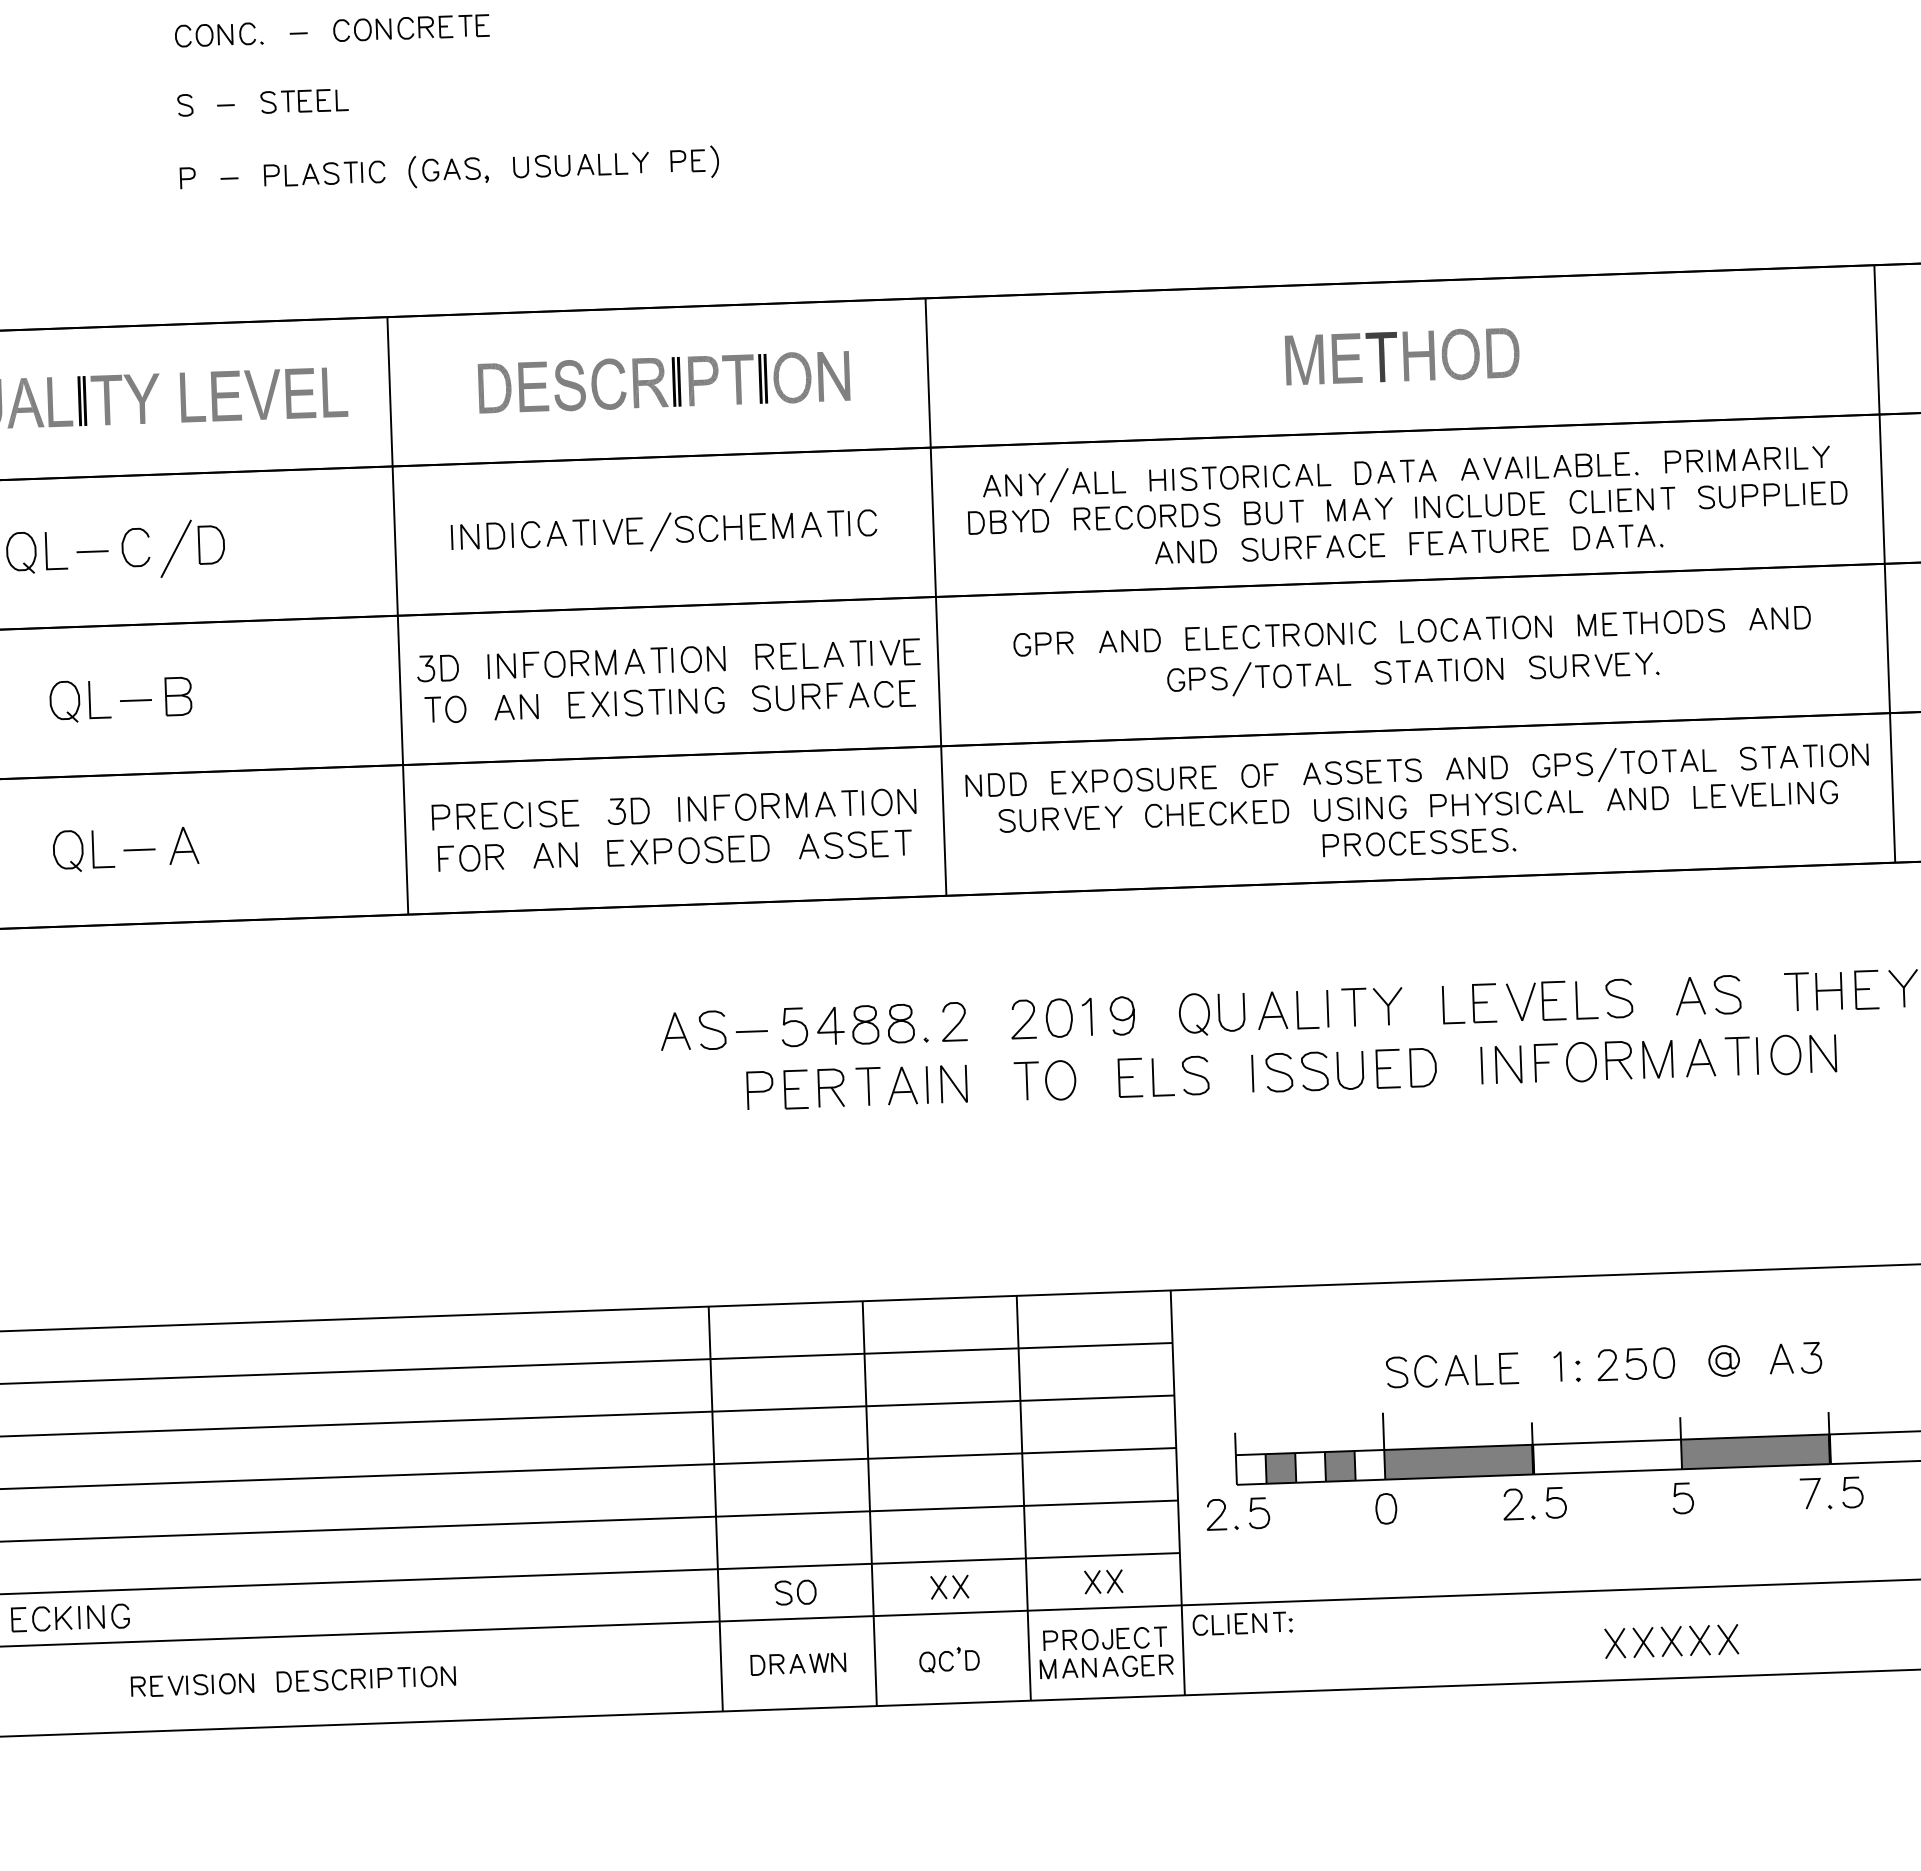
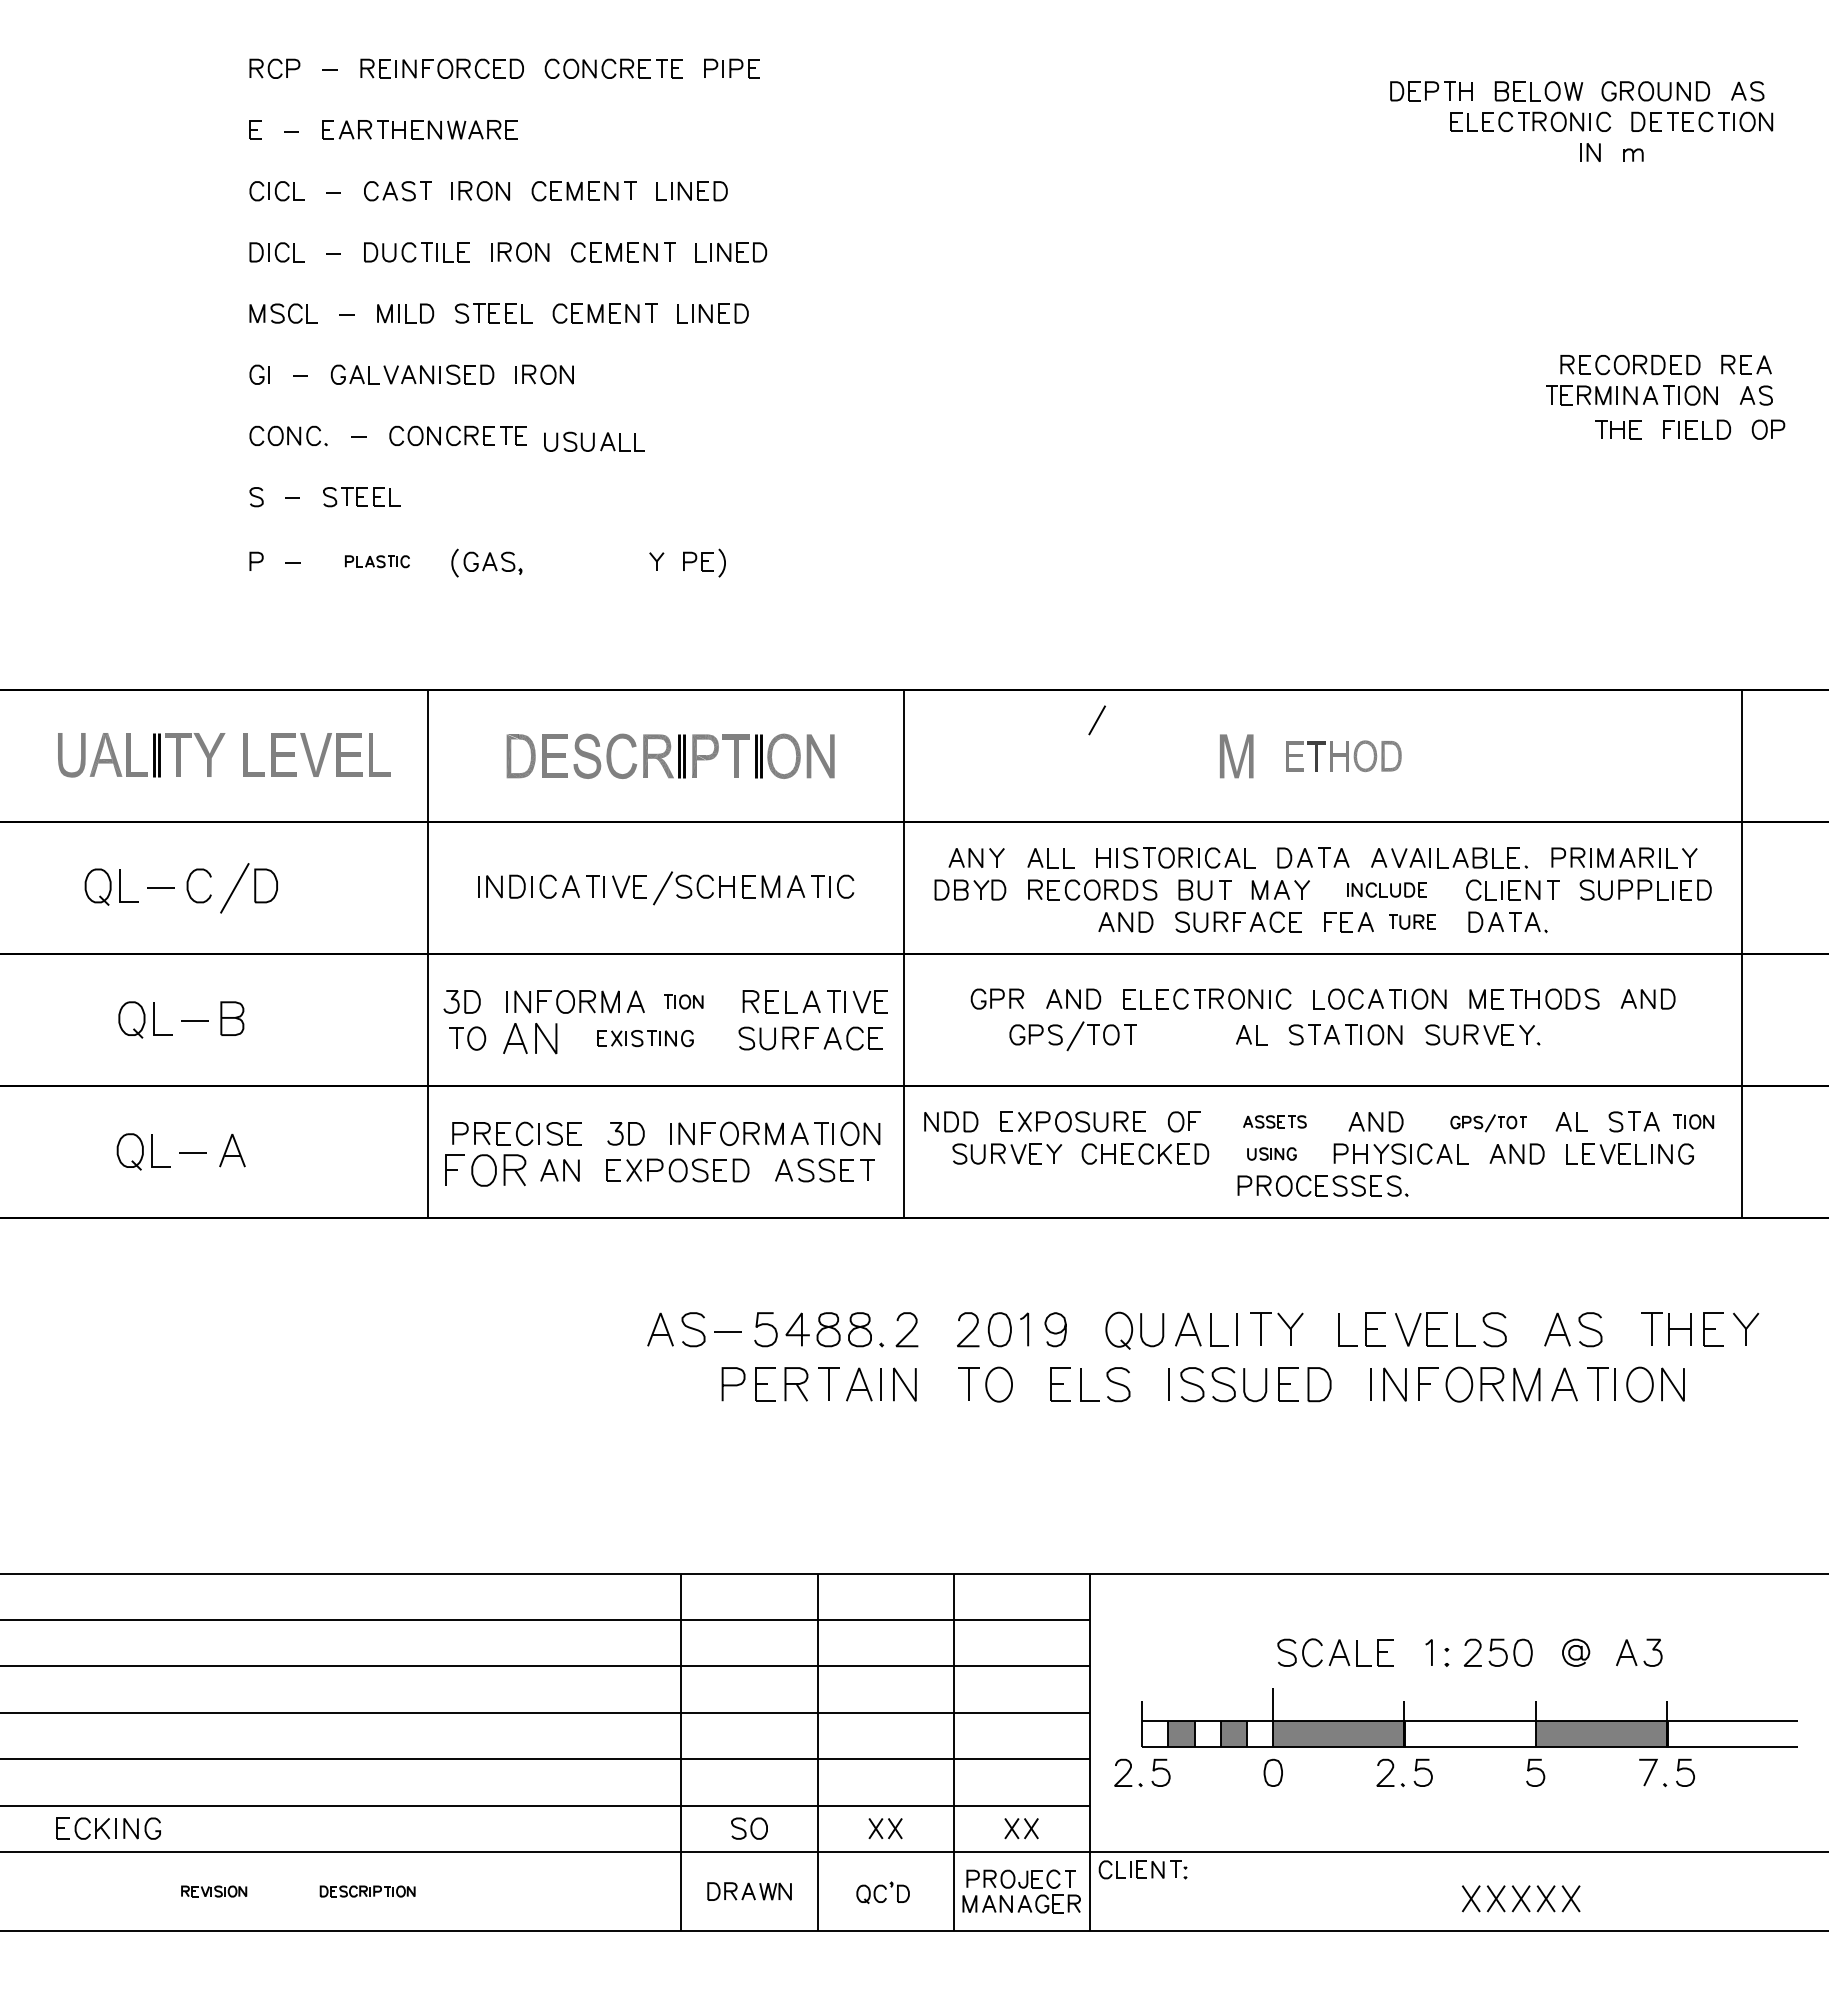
part: (570, 164) -> (594, 441), moved
part: (324, 173) -> (377, 561), size x0.6
part: (1425, 354) -> (1343, 755), size x0.7
line: (1058, 485) -> (1096, 720), moved
part: (1479, 504) -> (1386, 889), size x0.7
part: (1510, 539) -> (1412, 921), size x0.7
part: (688, 659) -> (683, 1001), size x0.6
part: (1238, 679) -> (1072, 1036), moved
part: (646, 702) -> (645, 1038), size x0.7
part: (515, 707) -> (529, 1038), size x1.4
part: (1836, 755) -> (1693, 1121), size x0.7
part: (1604, 765) -> (1488, 1123), size x0.6
part: (1361, 771) -> (1274, 1121), size x0.6
part: (1359, 807) -> (1271, 1153), size x0.6
part: (470, 858) -> (485, 1170), size x1.4
part: (365, 1678) -> (367, 1891), size x0.6
part: (191, 1684) -> (213, 1891), size x0.6

